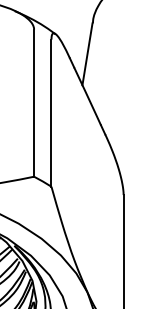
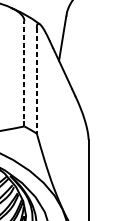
line: (34, 103) -> (24, 73), solid -> dashed
line: (51, 113) -> (36, 81), solid -> dashed

